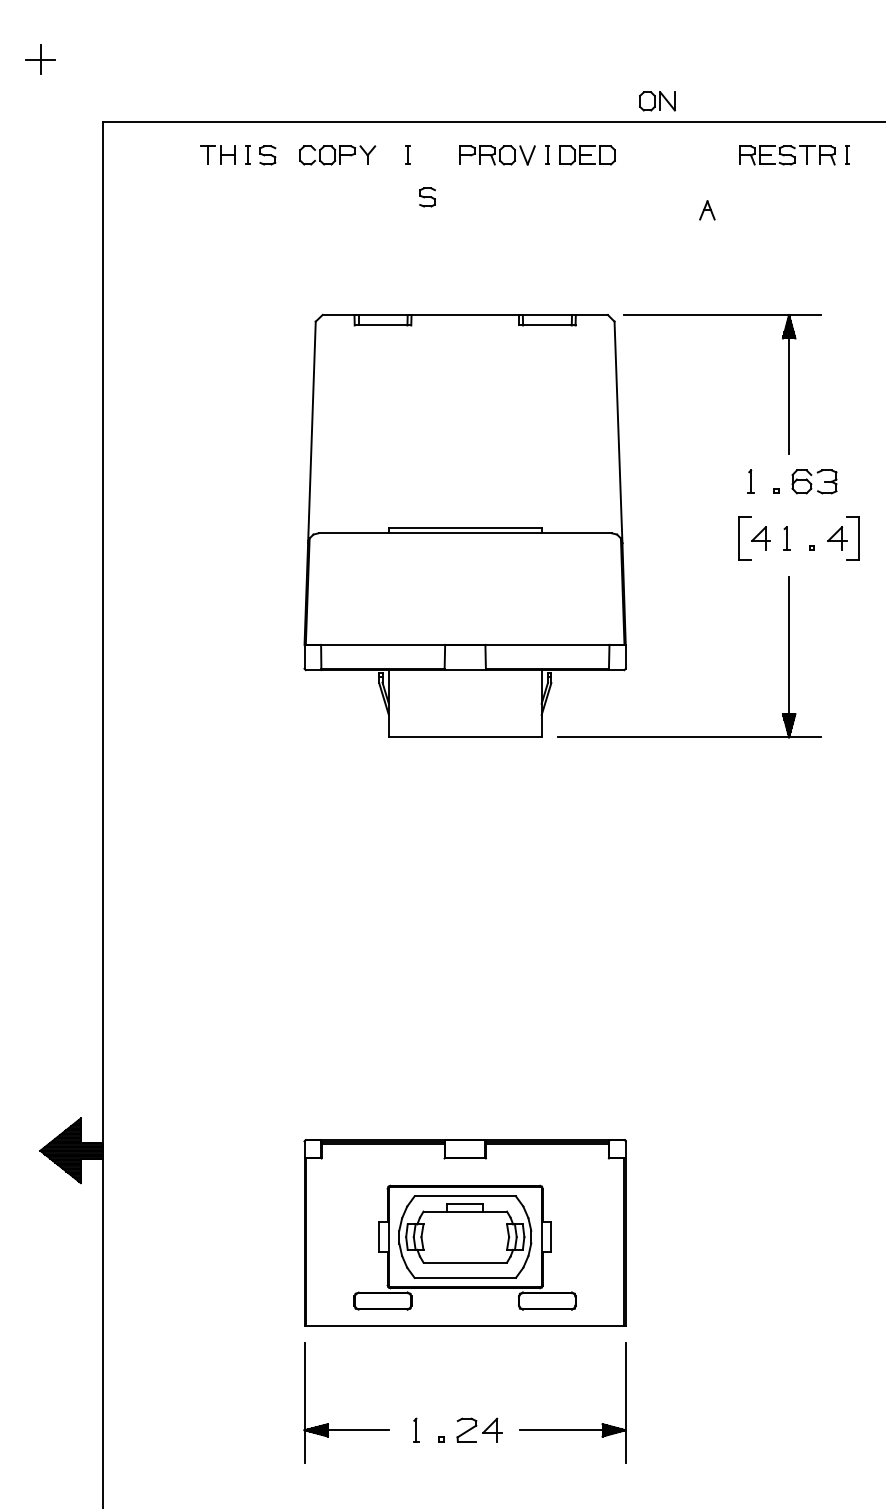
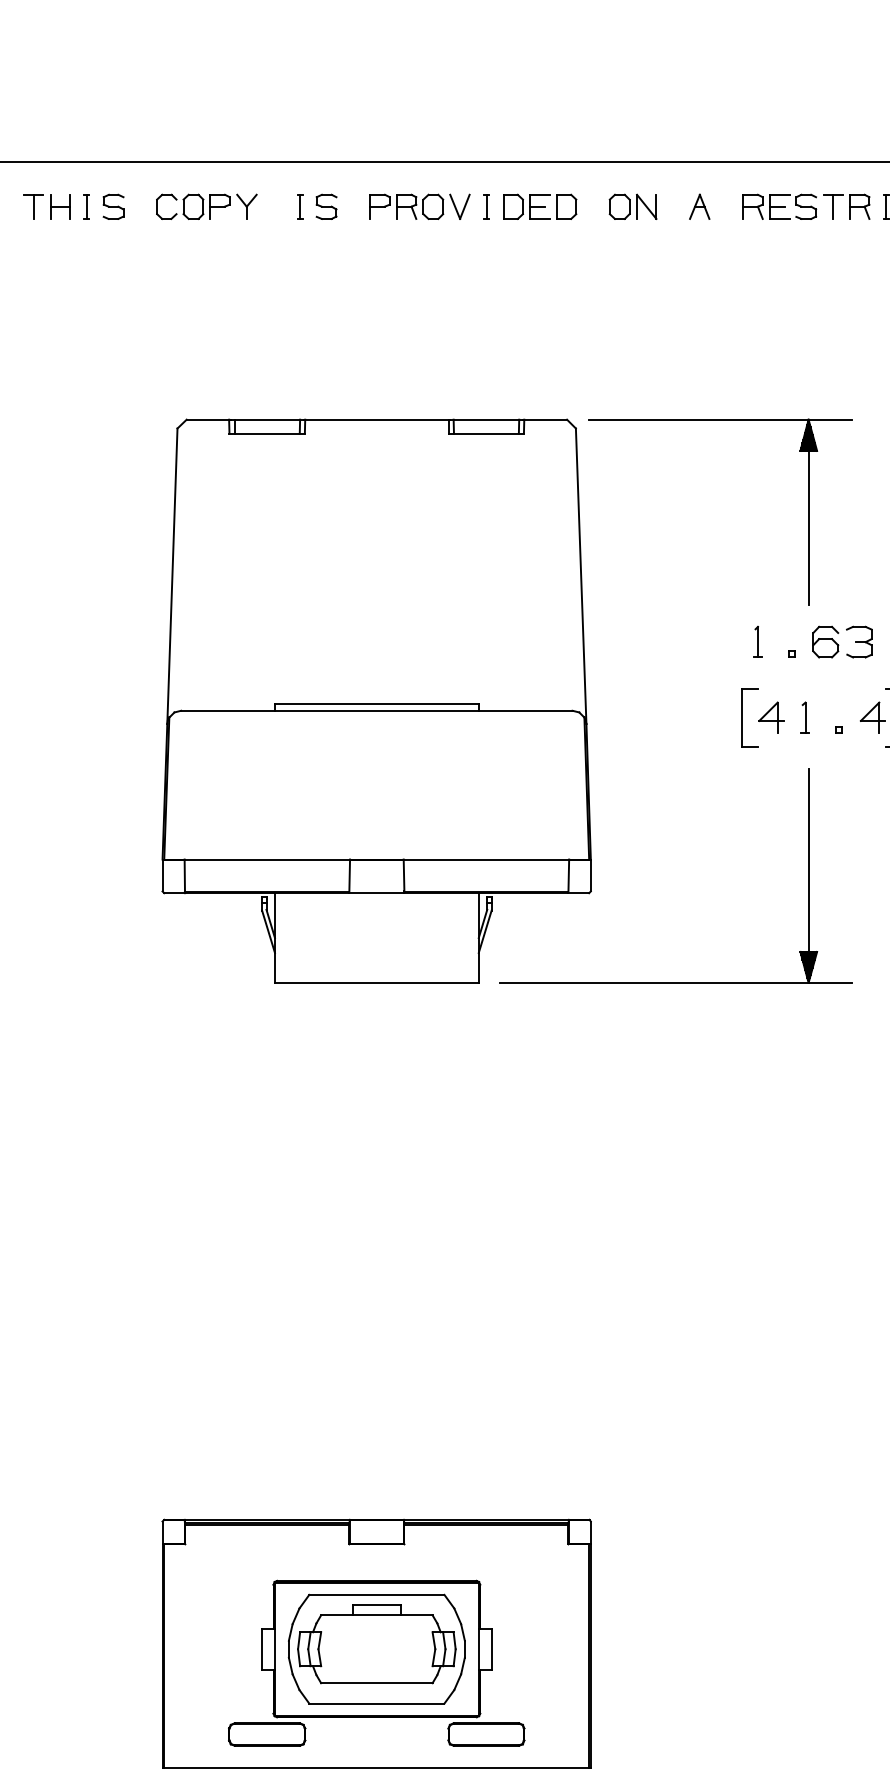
part: (657, 101) -> (633, 206), moved
part: (427, 197) -> (326, 206), moved
part: (707, 210) -> (699, 206), moved

